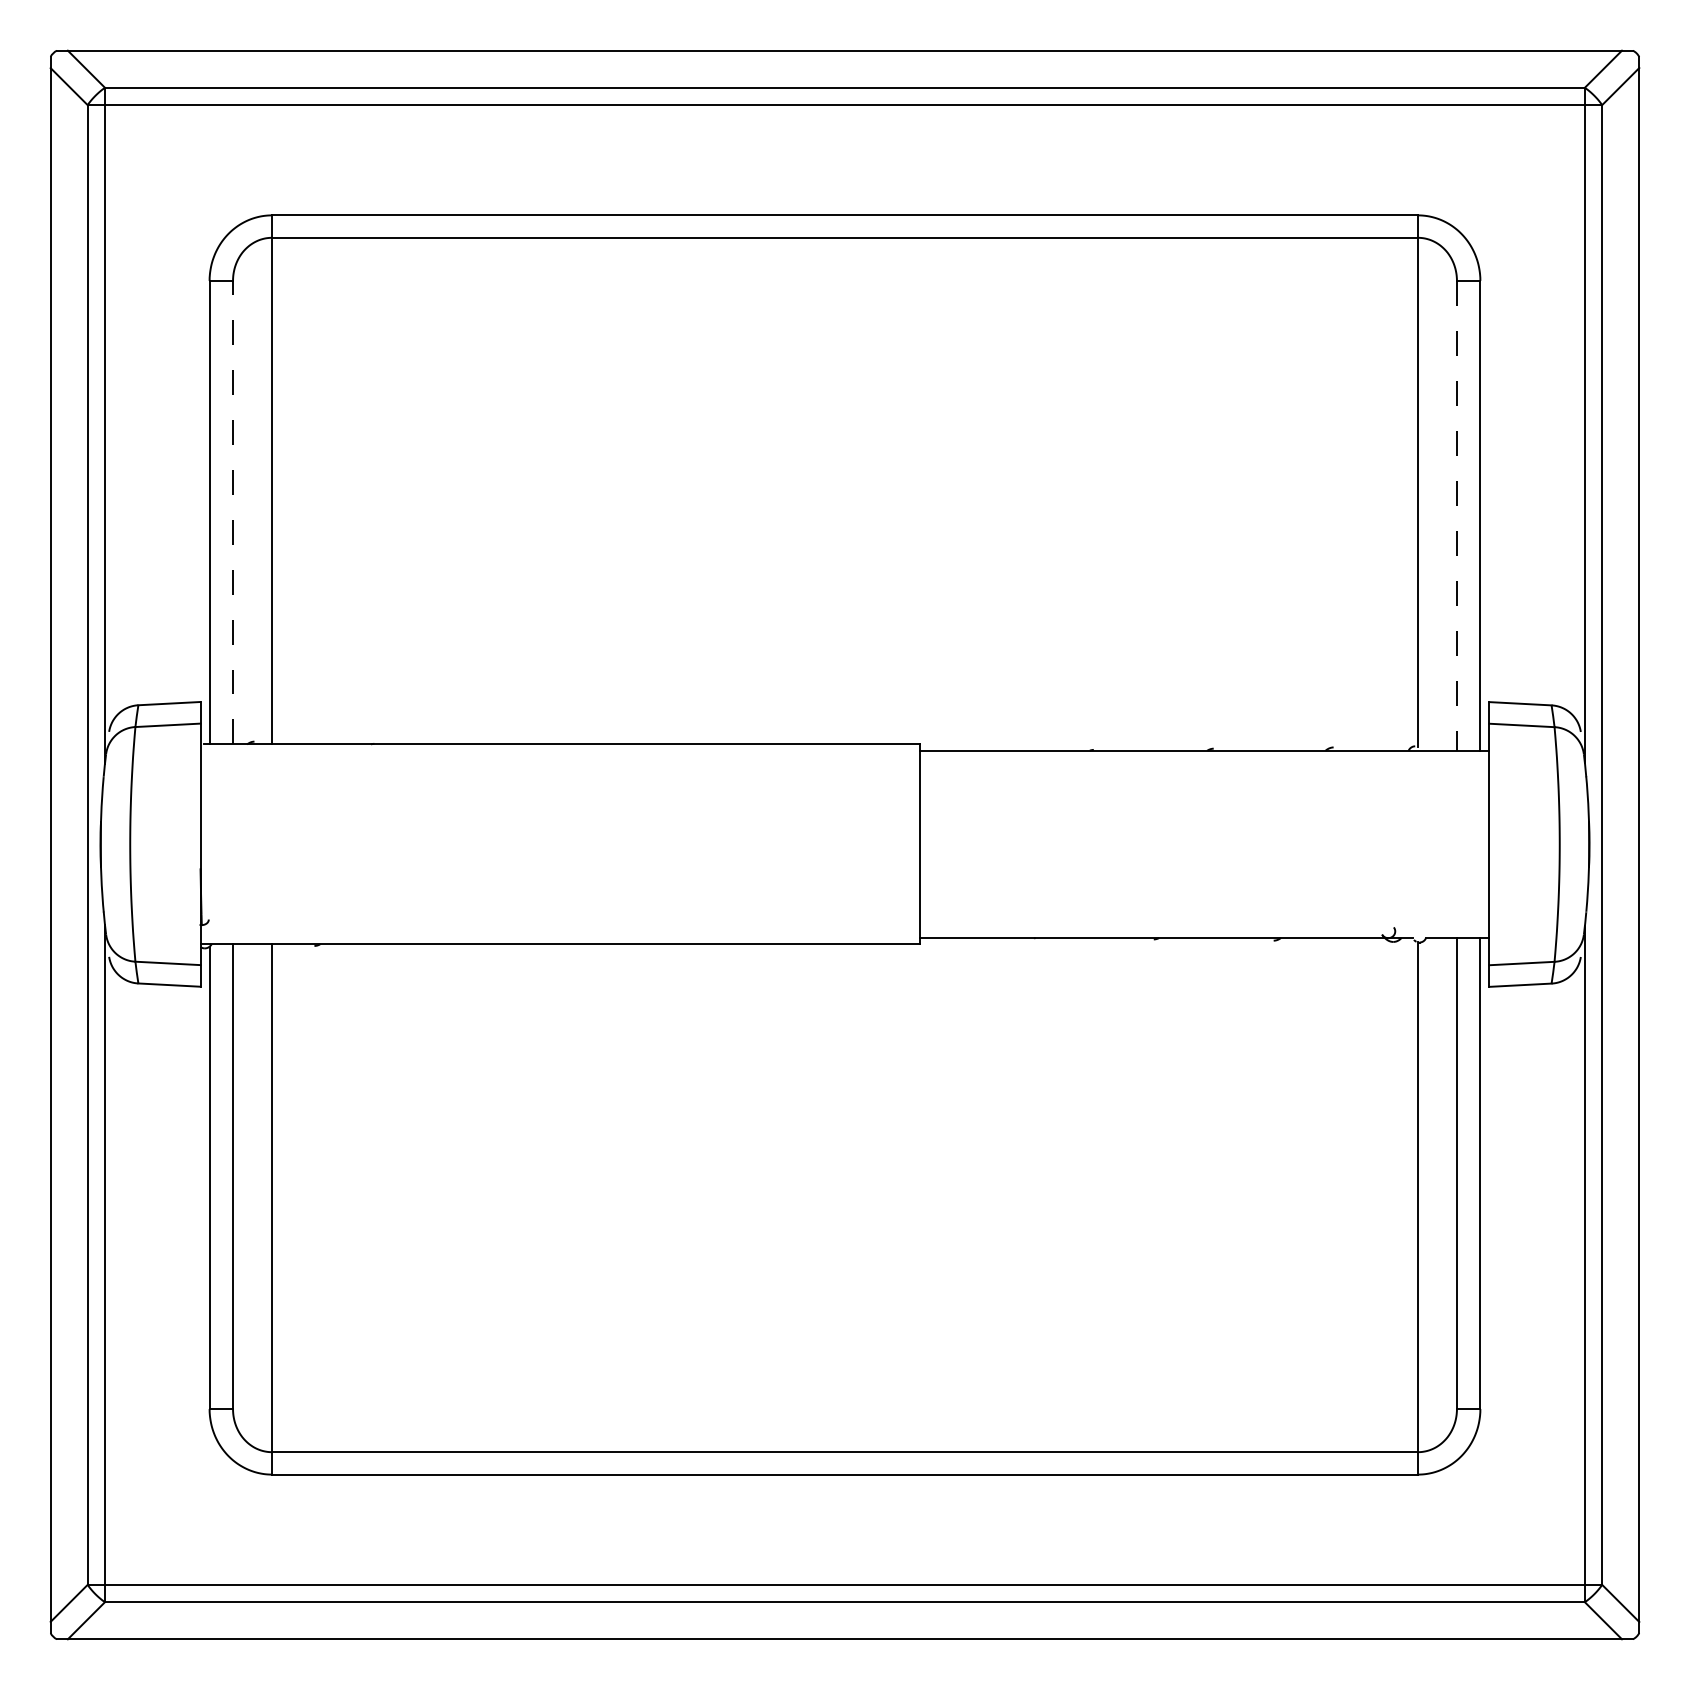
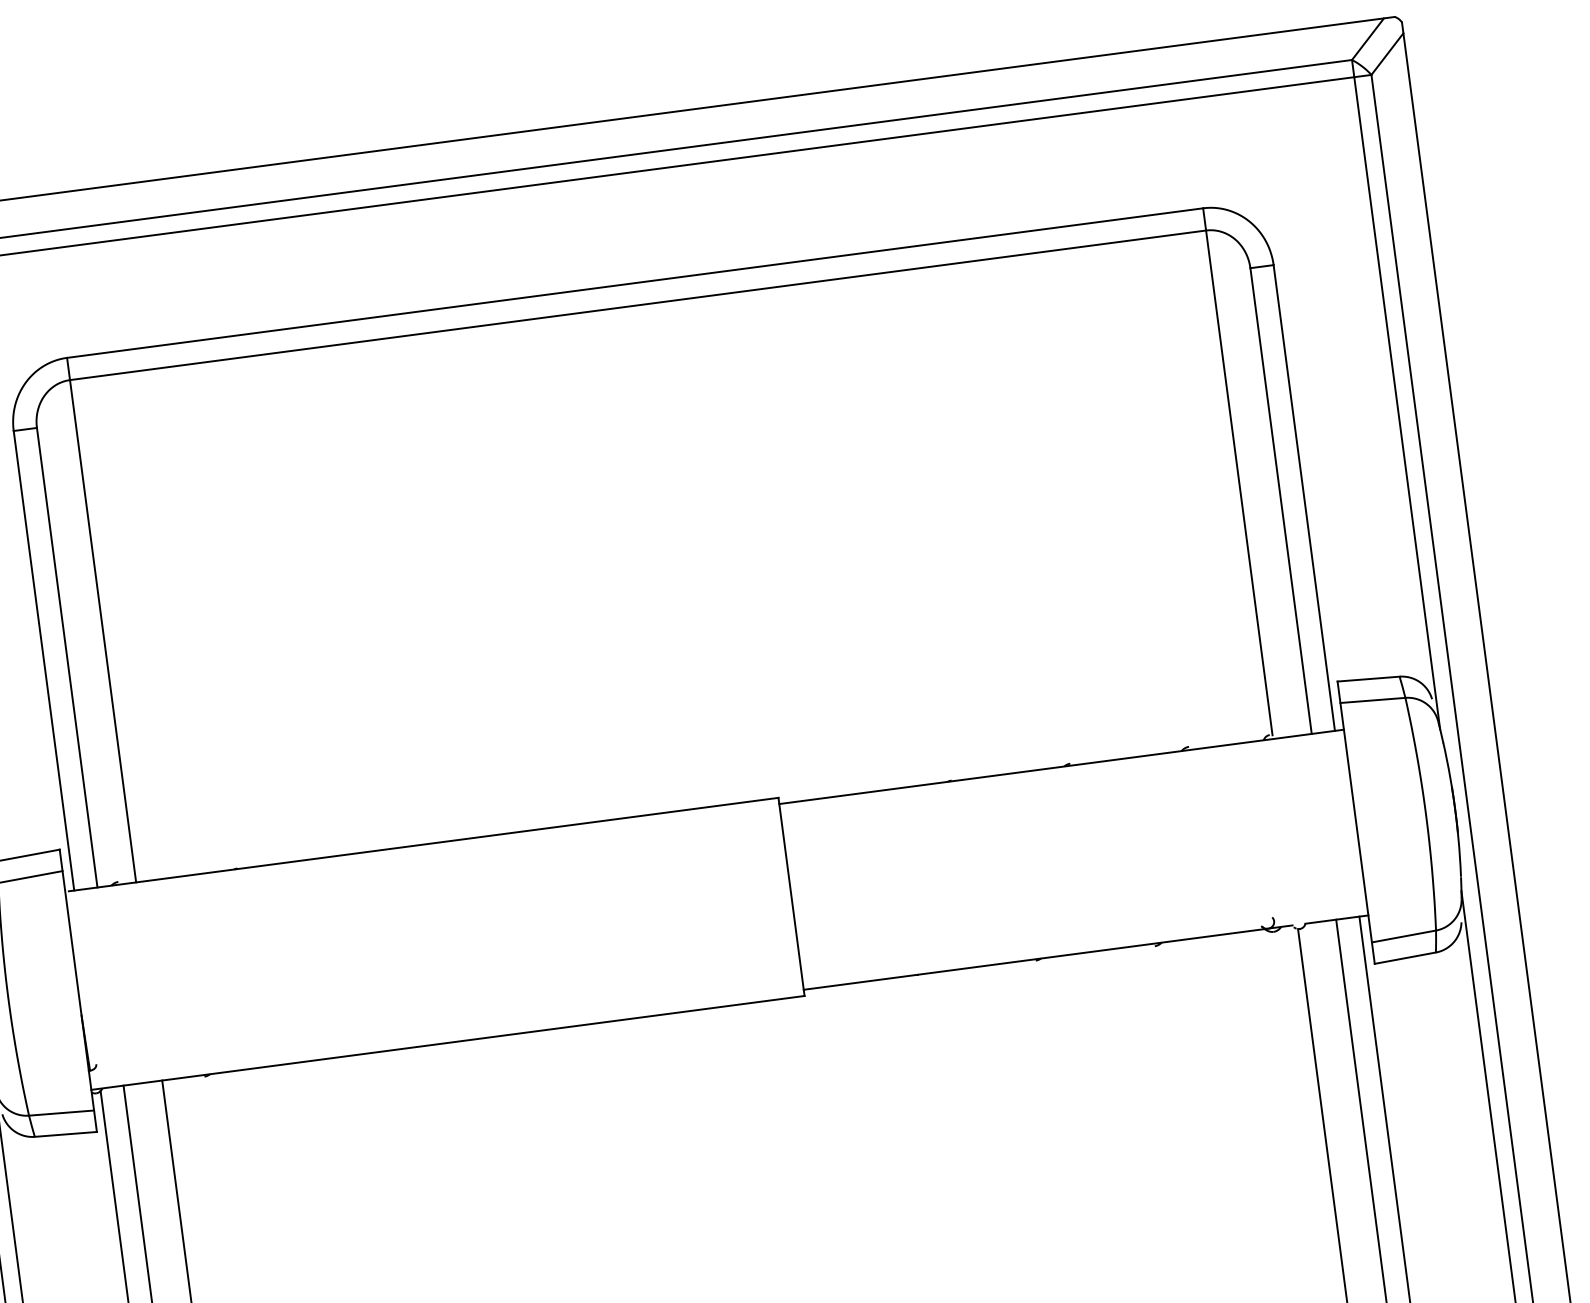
line: (233, 512) -> (67, 657), dashed -> solid
line: (1456, 515) -> (1280, 500), dashed -> solid

